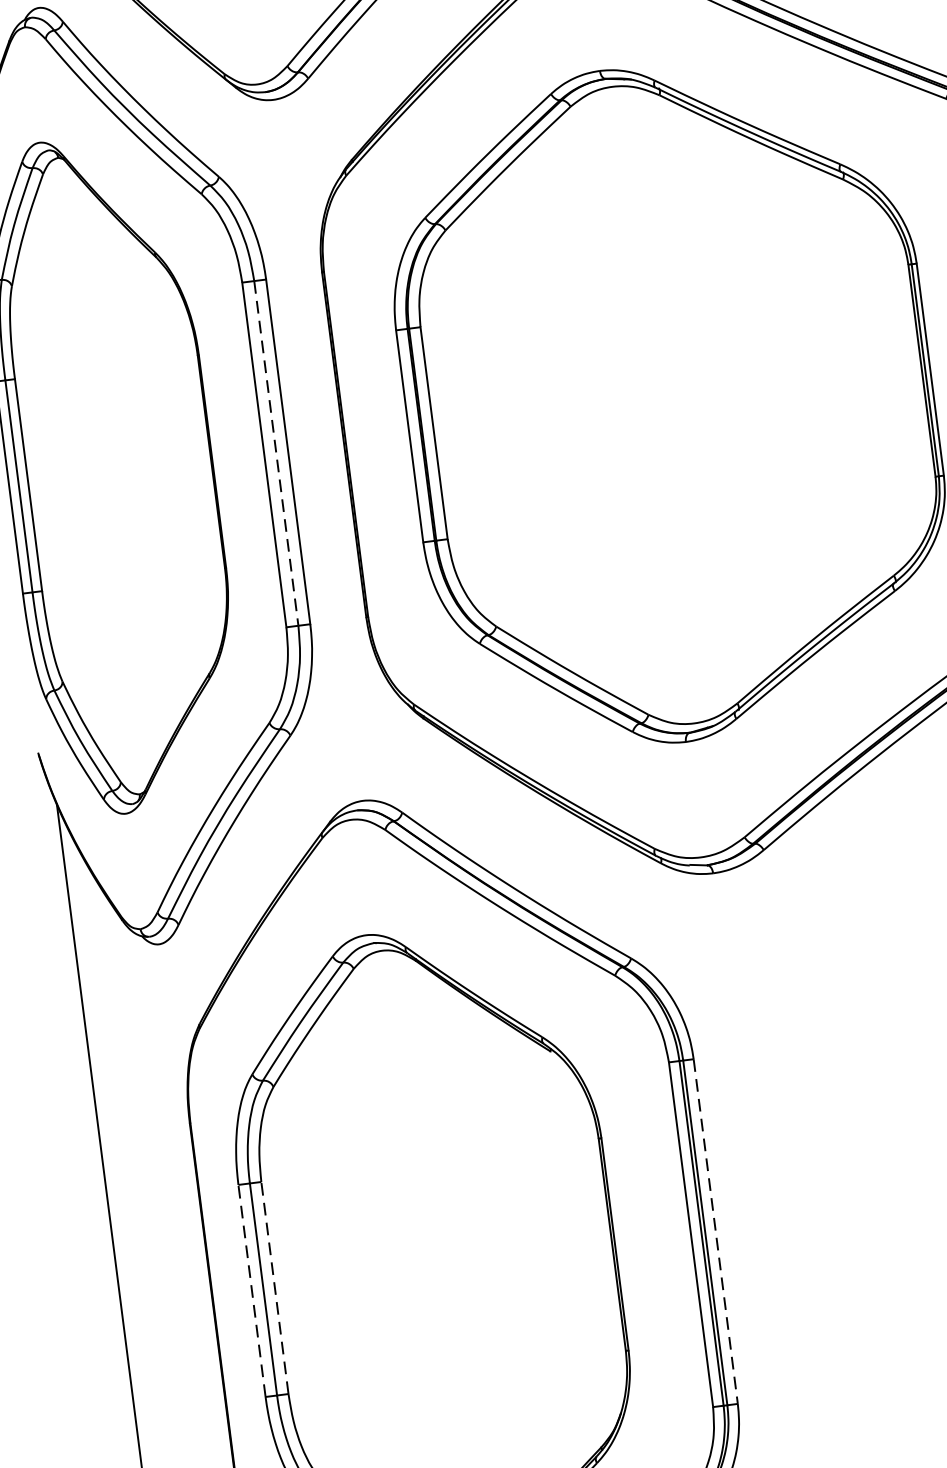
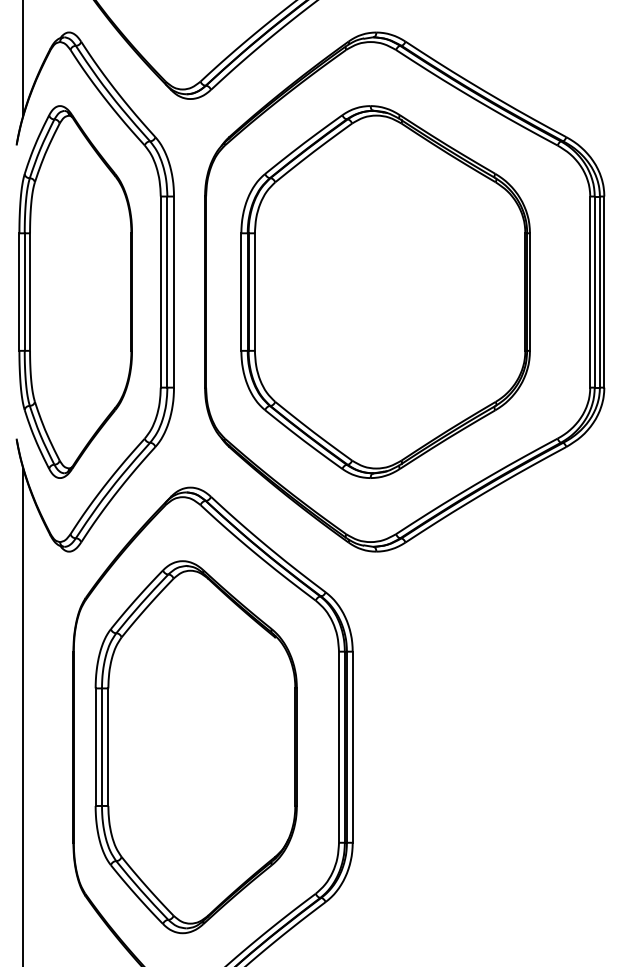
line: (276, 454) -> (167, 292), dashed -> solid
line: (715, 1232) -> (352, 747), dashed -> solid
line: (275, 1288) -> (108, 747), dashed -> solid
line: (251, 1291) -> (95, 747), dashed -> solid

